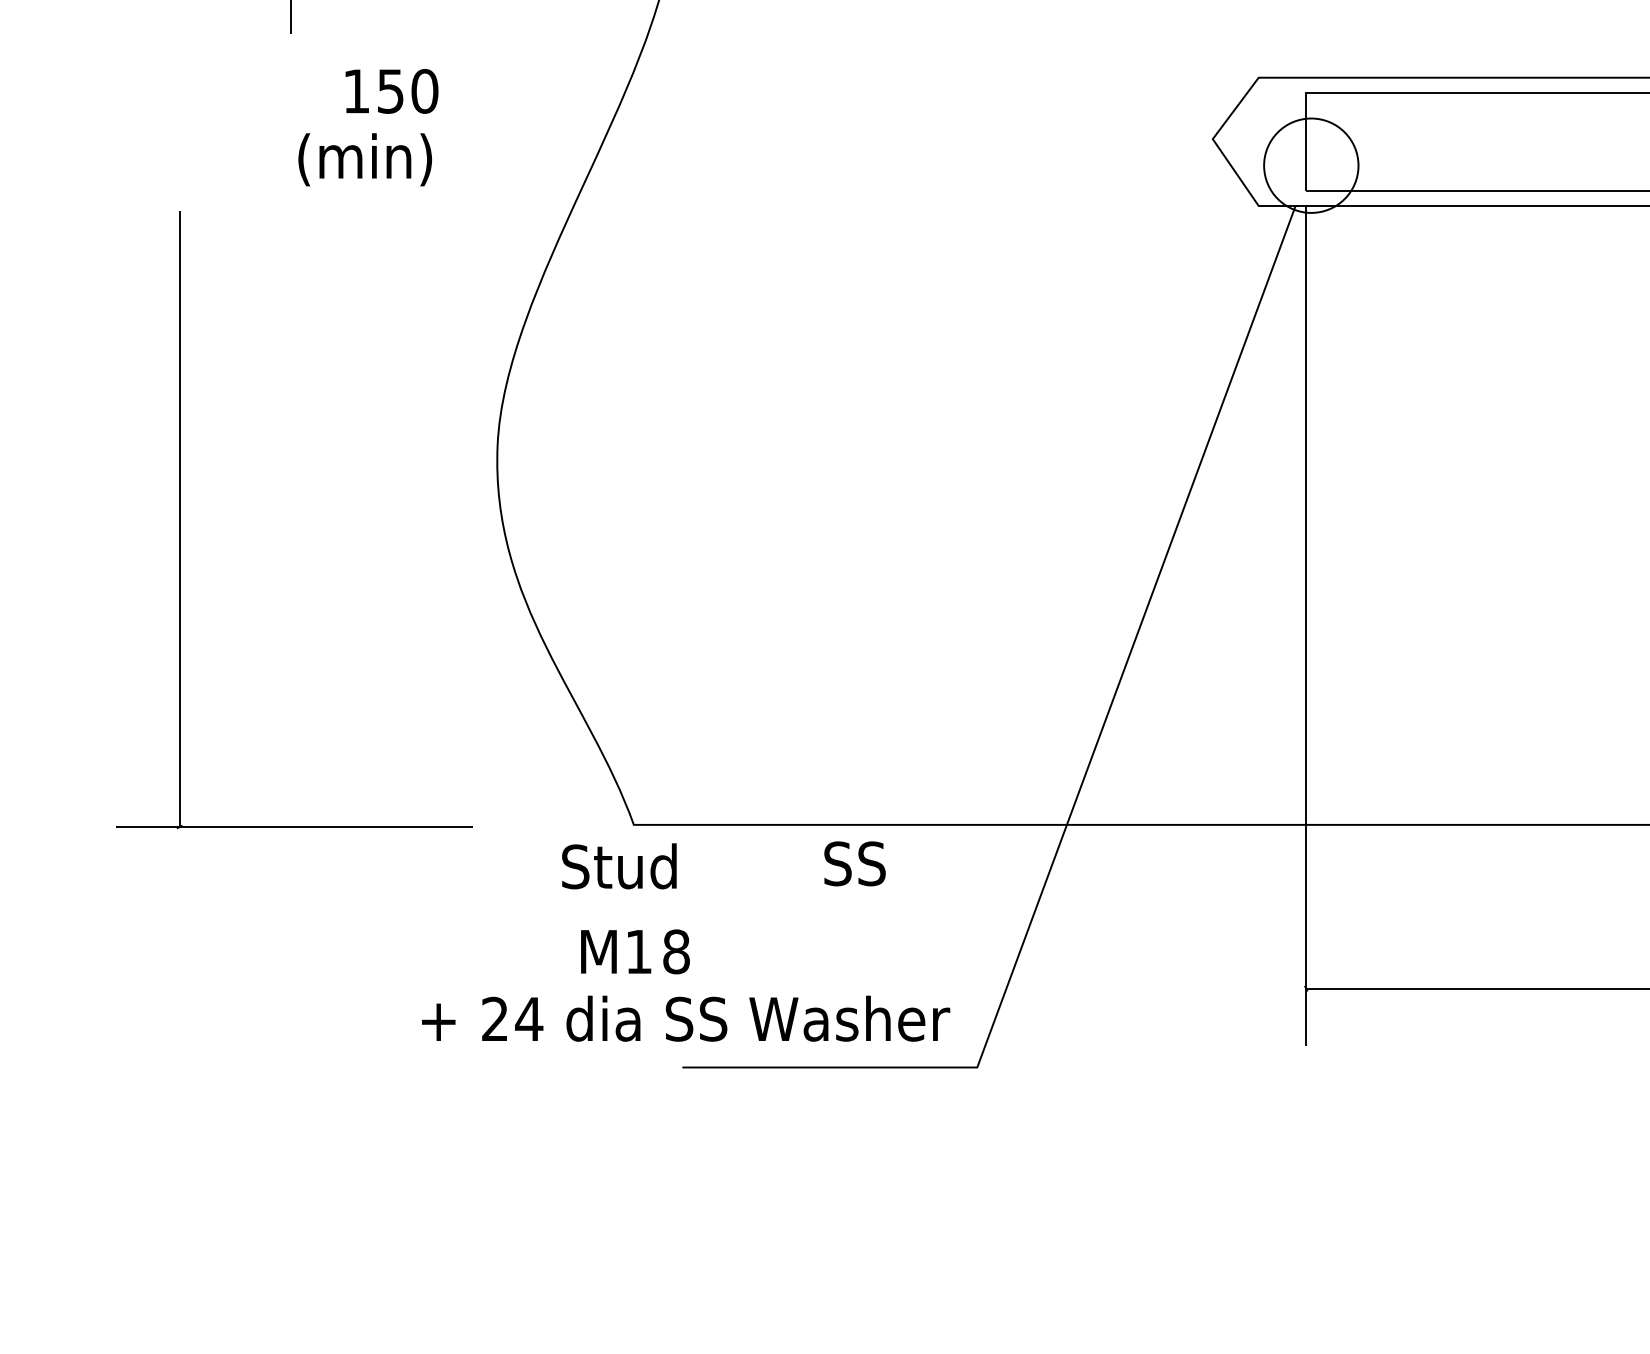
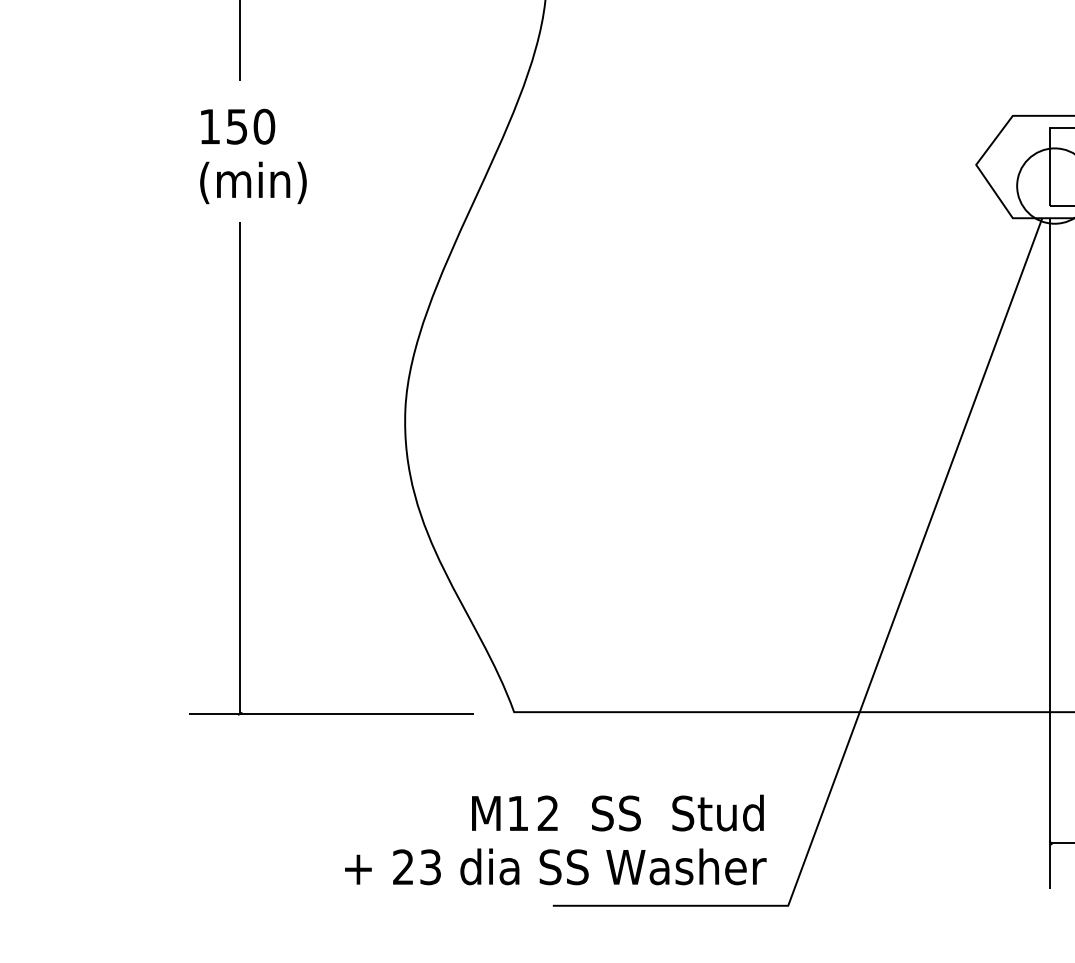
text: (391, 91) -> (237, 126), moved
text: (365, 159) -> (253, 182), moved
part: (180, 520) -> (240, 469), moved
text: (854, 863) -> (616, 813), moved
text: (619, 866) -> (718, 813), moved
text: (676, 951) -> (548, 813), 8 -> 2
text: (529, 1018) -> (430, 866), 24 -> 23

